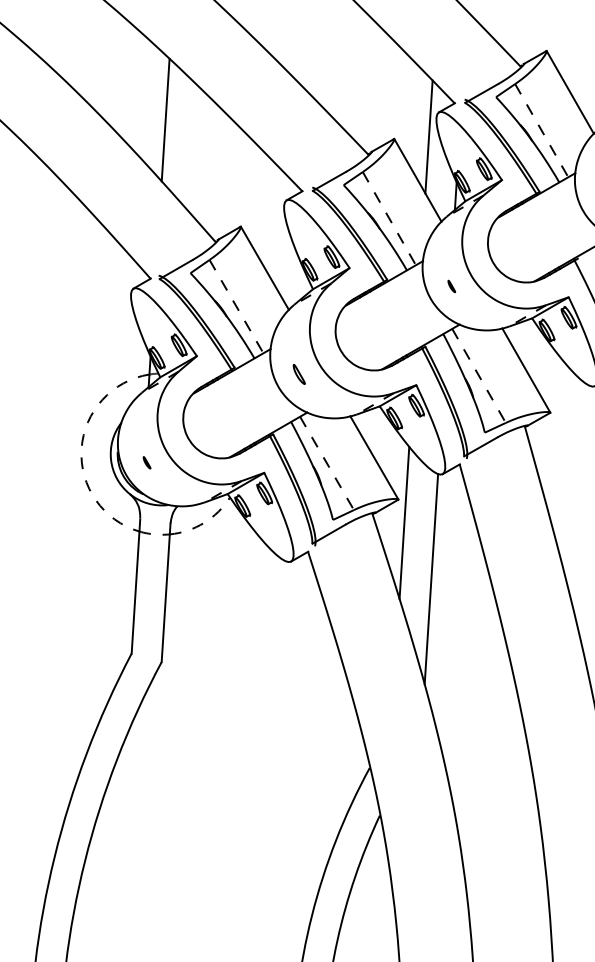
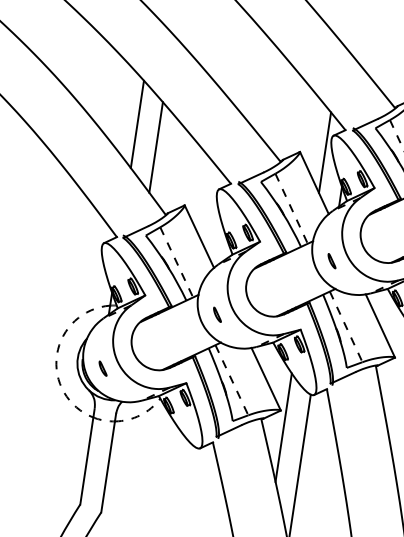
line: (194, 149) -> (156, 147), added
part: (451, 286) -> (331, 261), size x1.67
part: (146, 462) -> (102, 368), size x1.67

